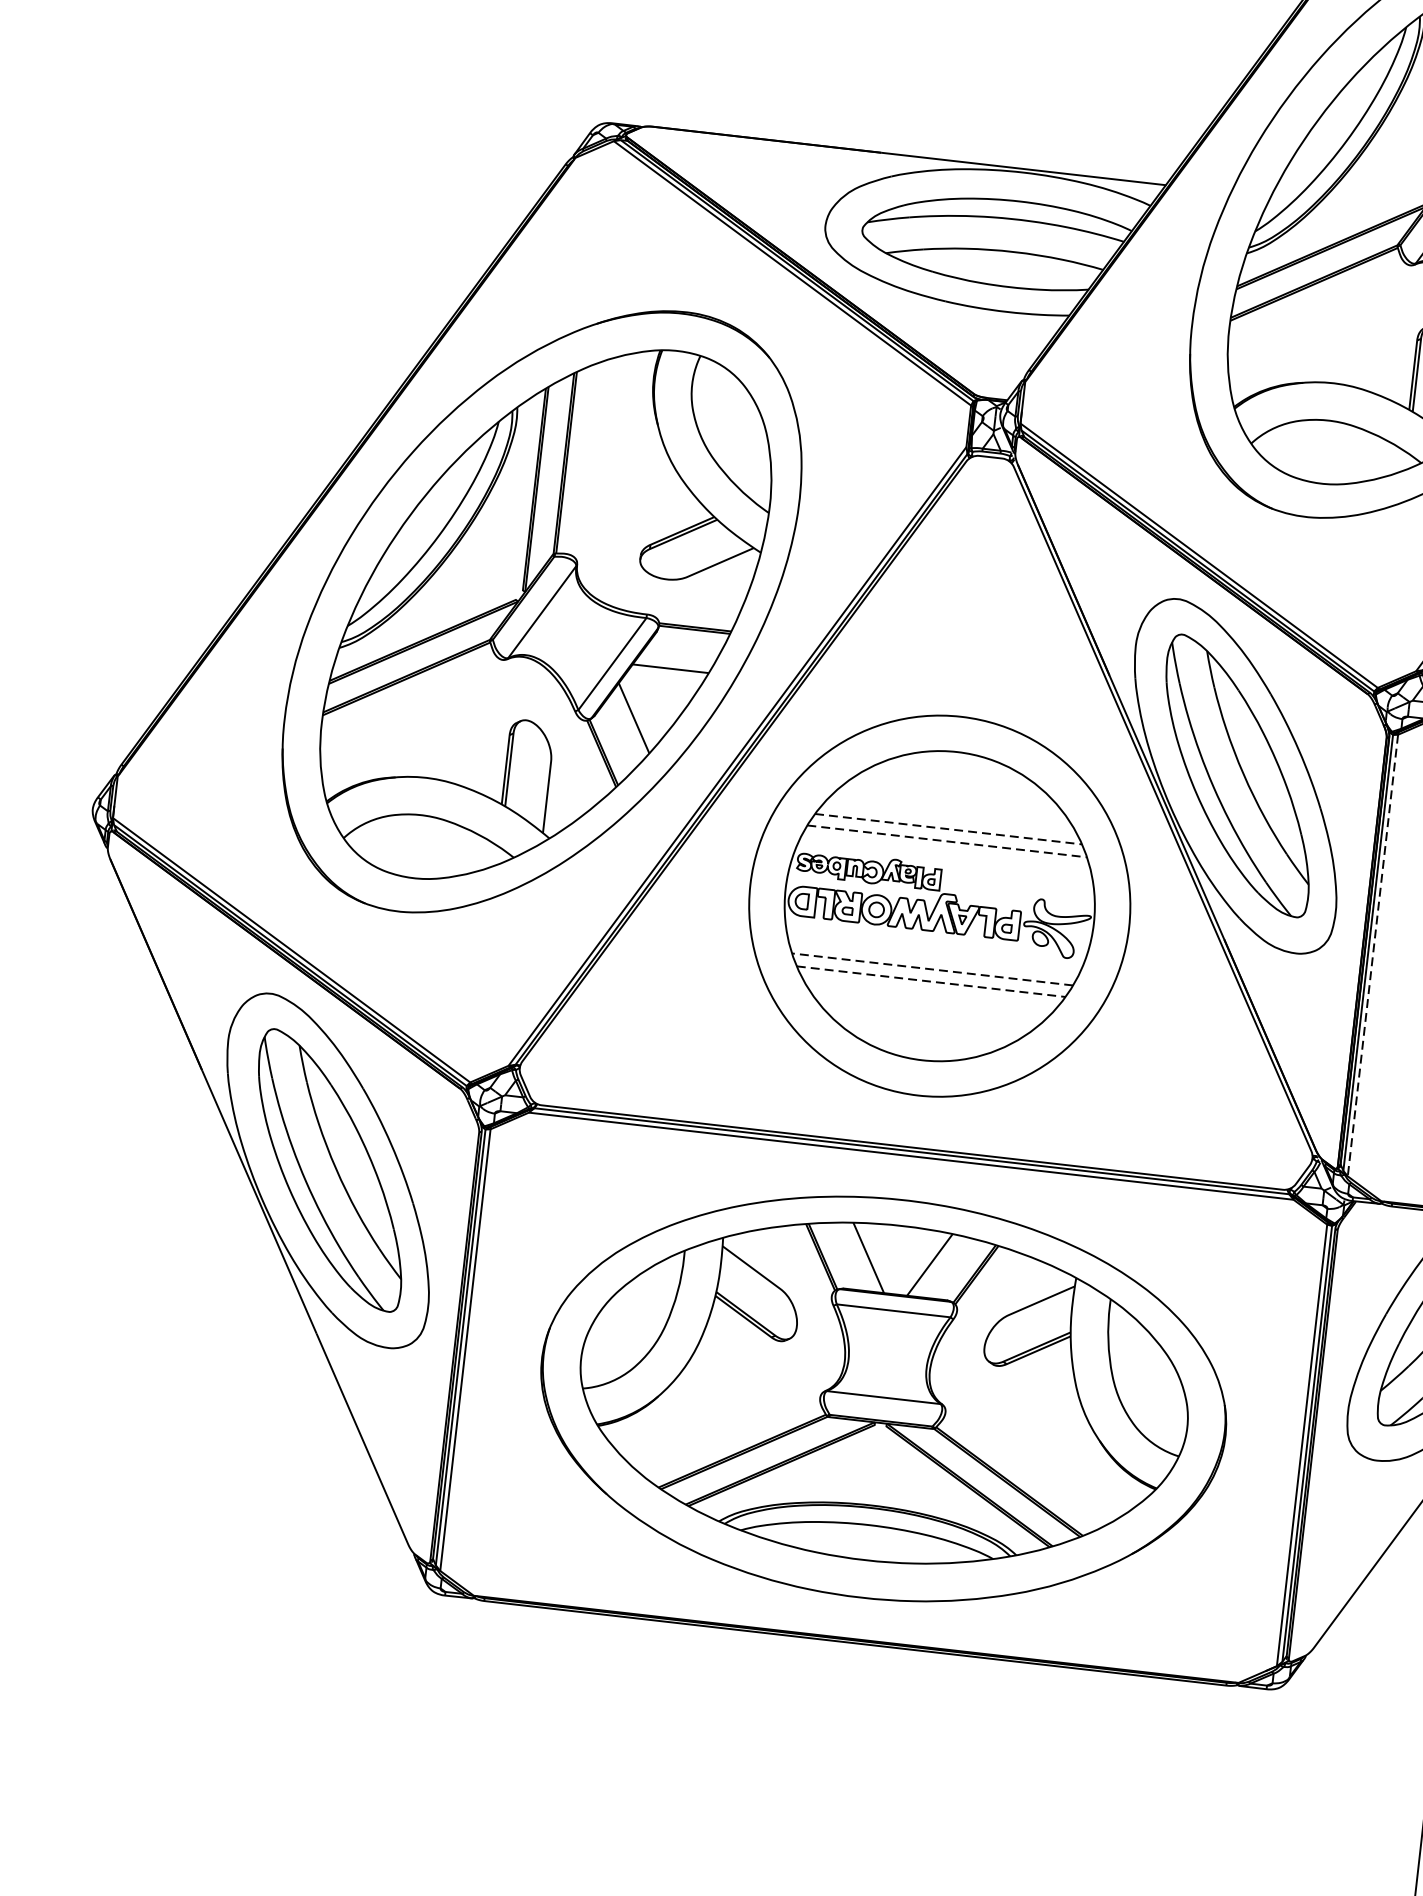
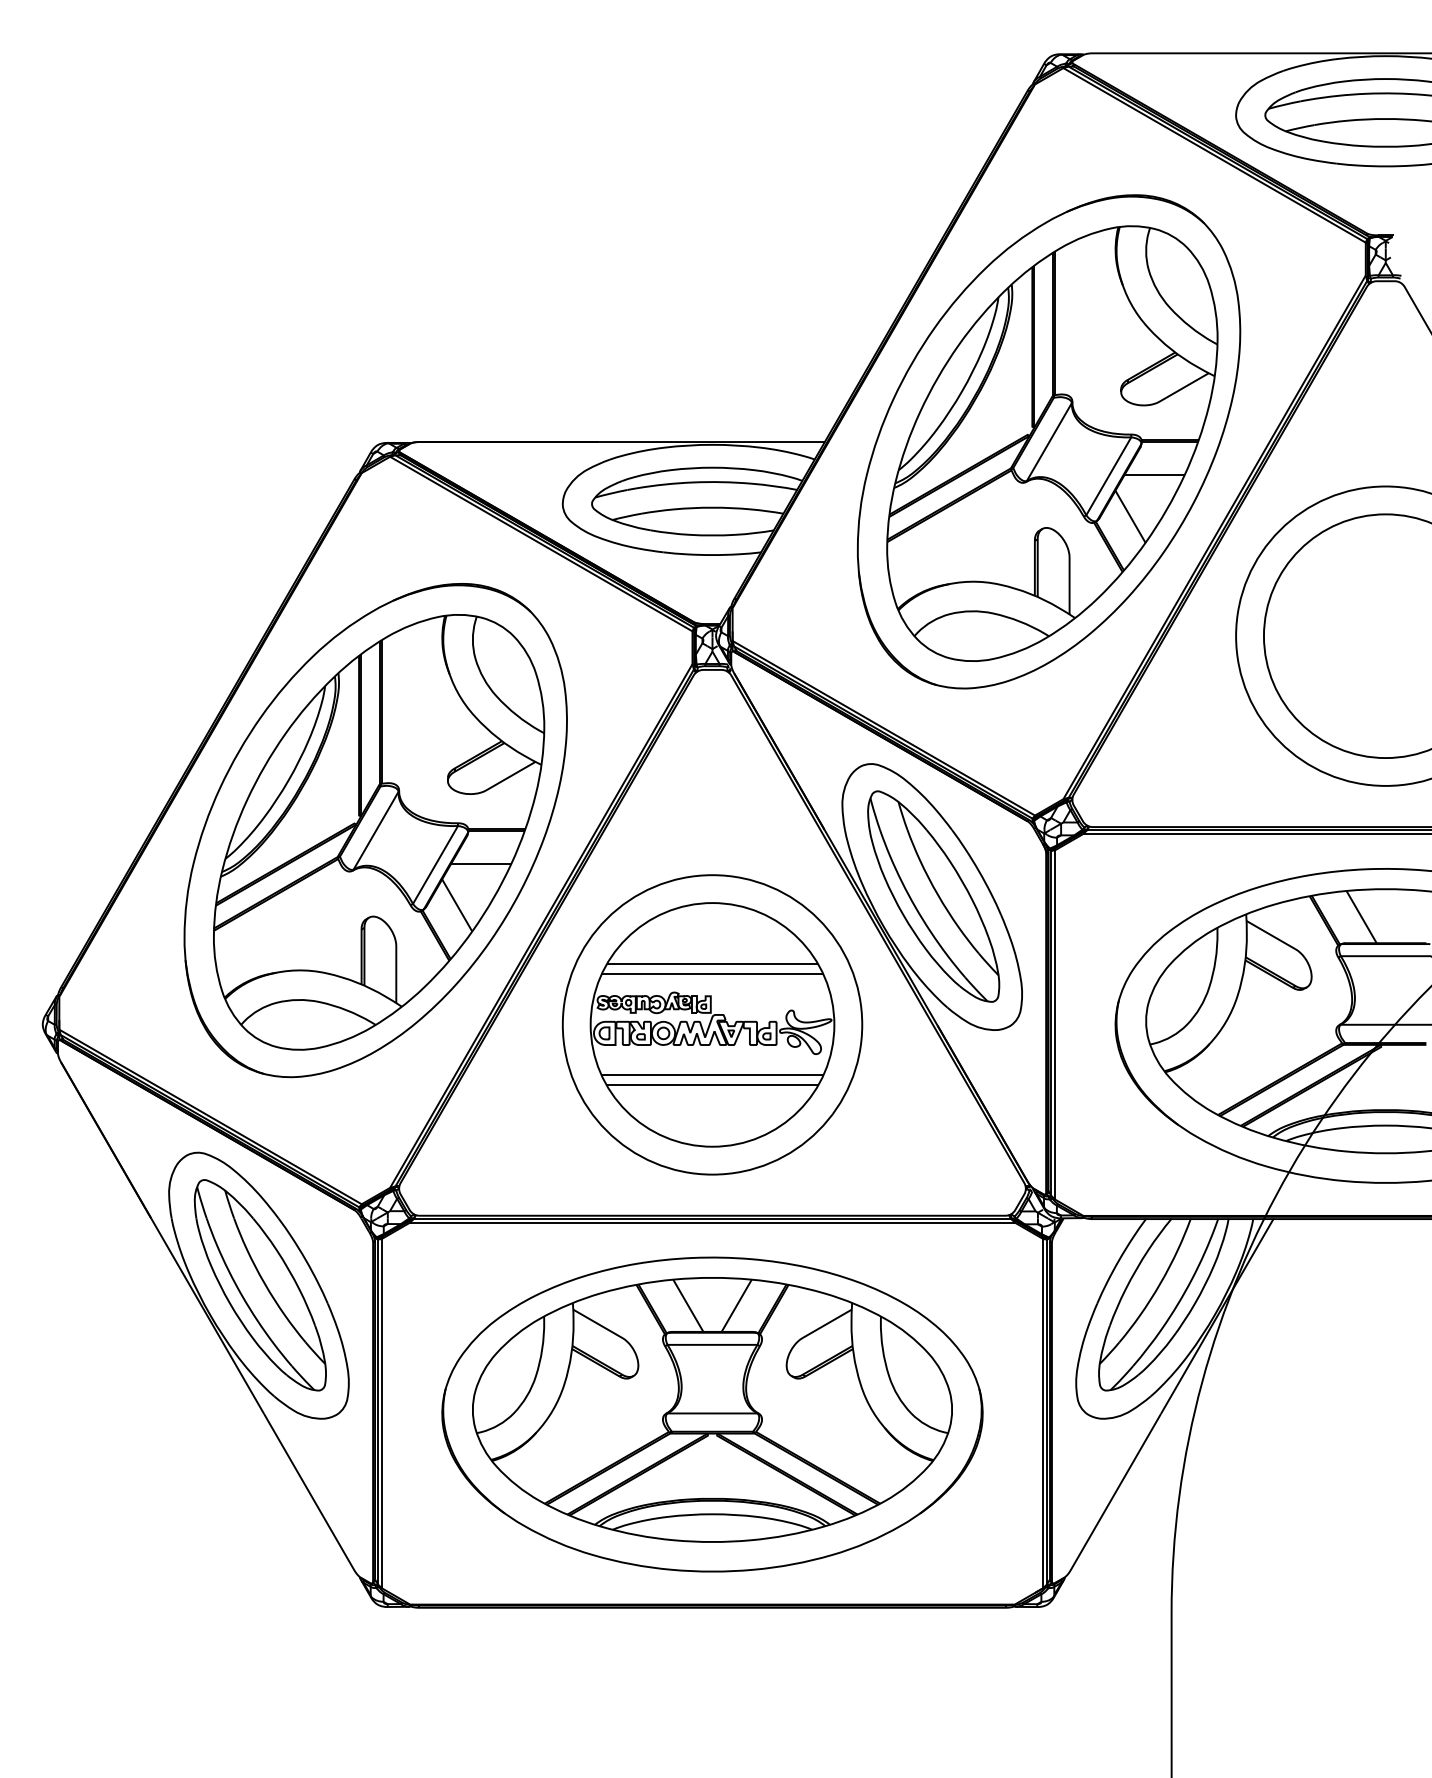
line: (948, 829) -> (712, 964), dashed -> solid
line: (947, 841) -> (712, 973), dashed -> solid
line: (1373, 955) -> (1055, 1024), dashed -> solid
line: (932, 968) -> (712, 1074), dashed -> solid
line: (932, 981) -> (713, 1084), dashed -> solid

